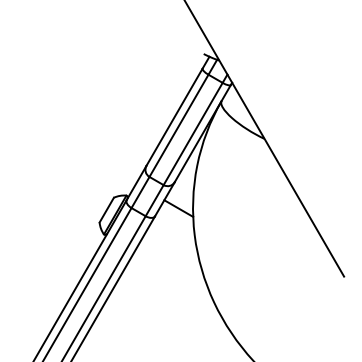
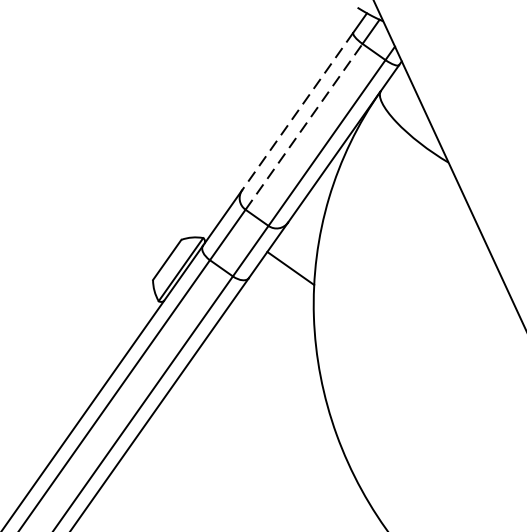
line: (174, 117) -> (297, 111), solid -> dashed
line: (179, 125) -> (304, 126), solid -> dashed

